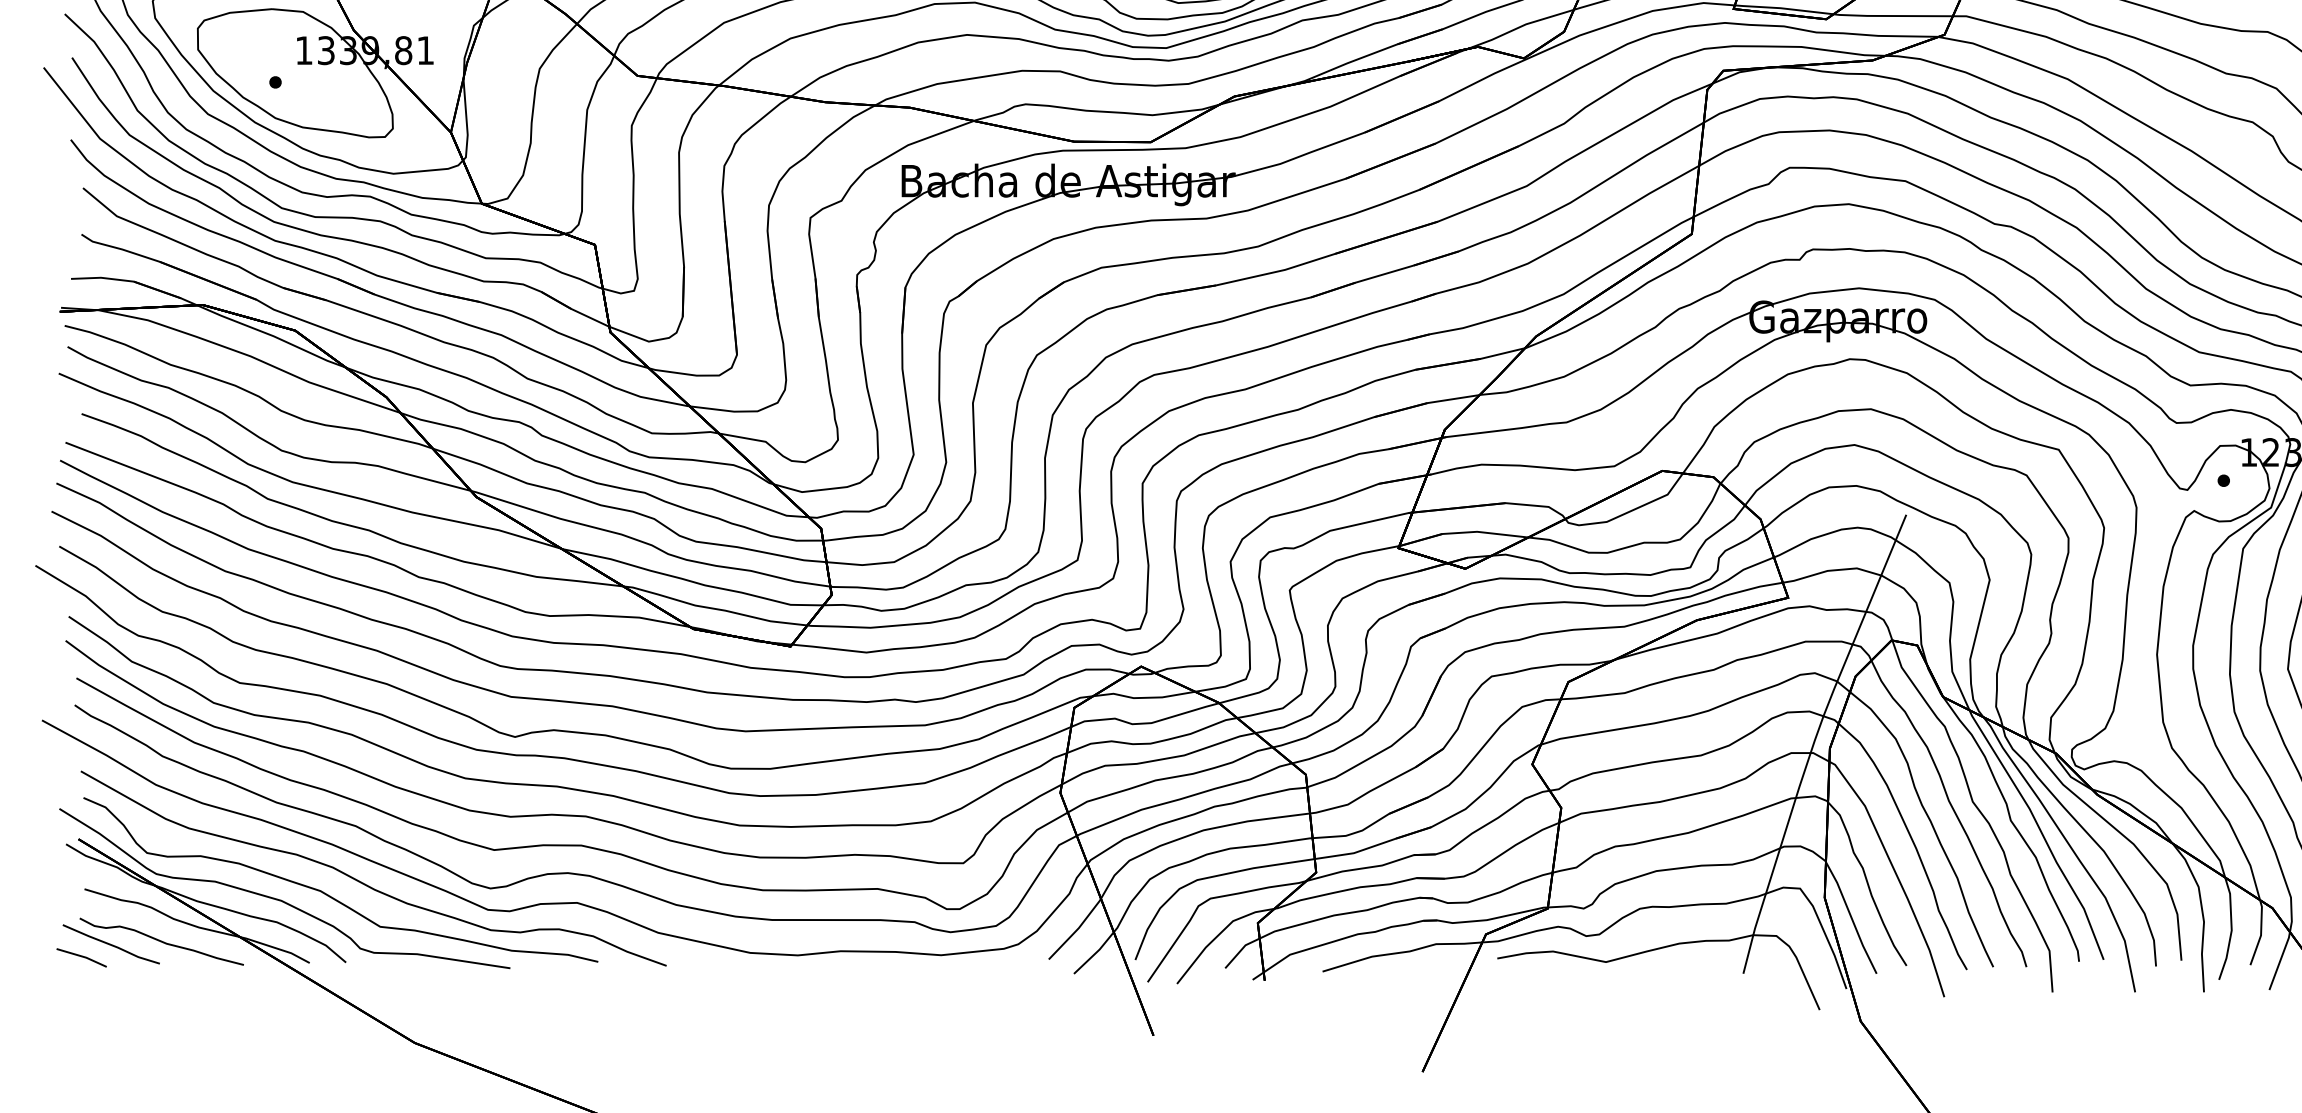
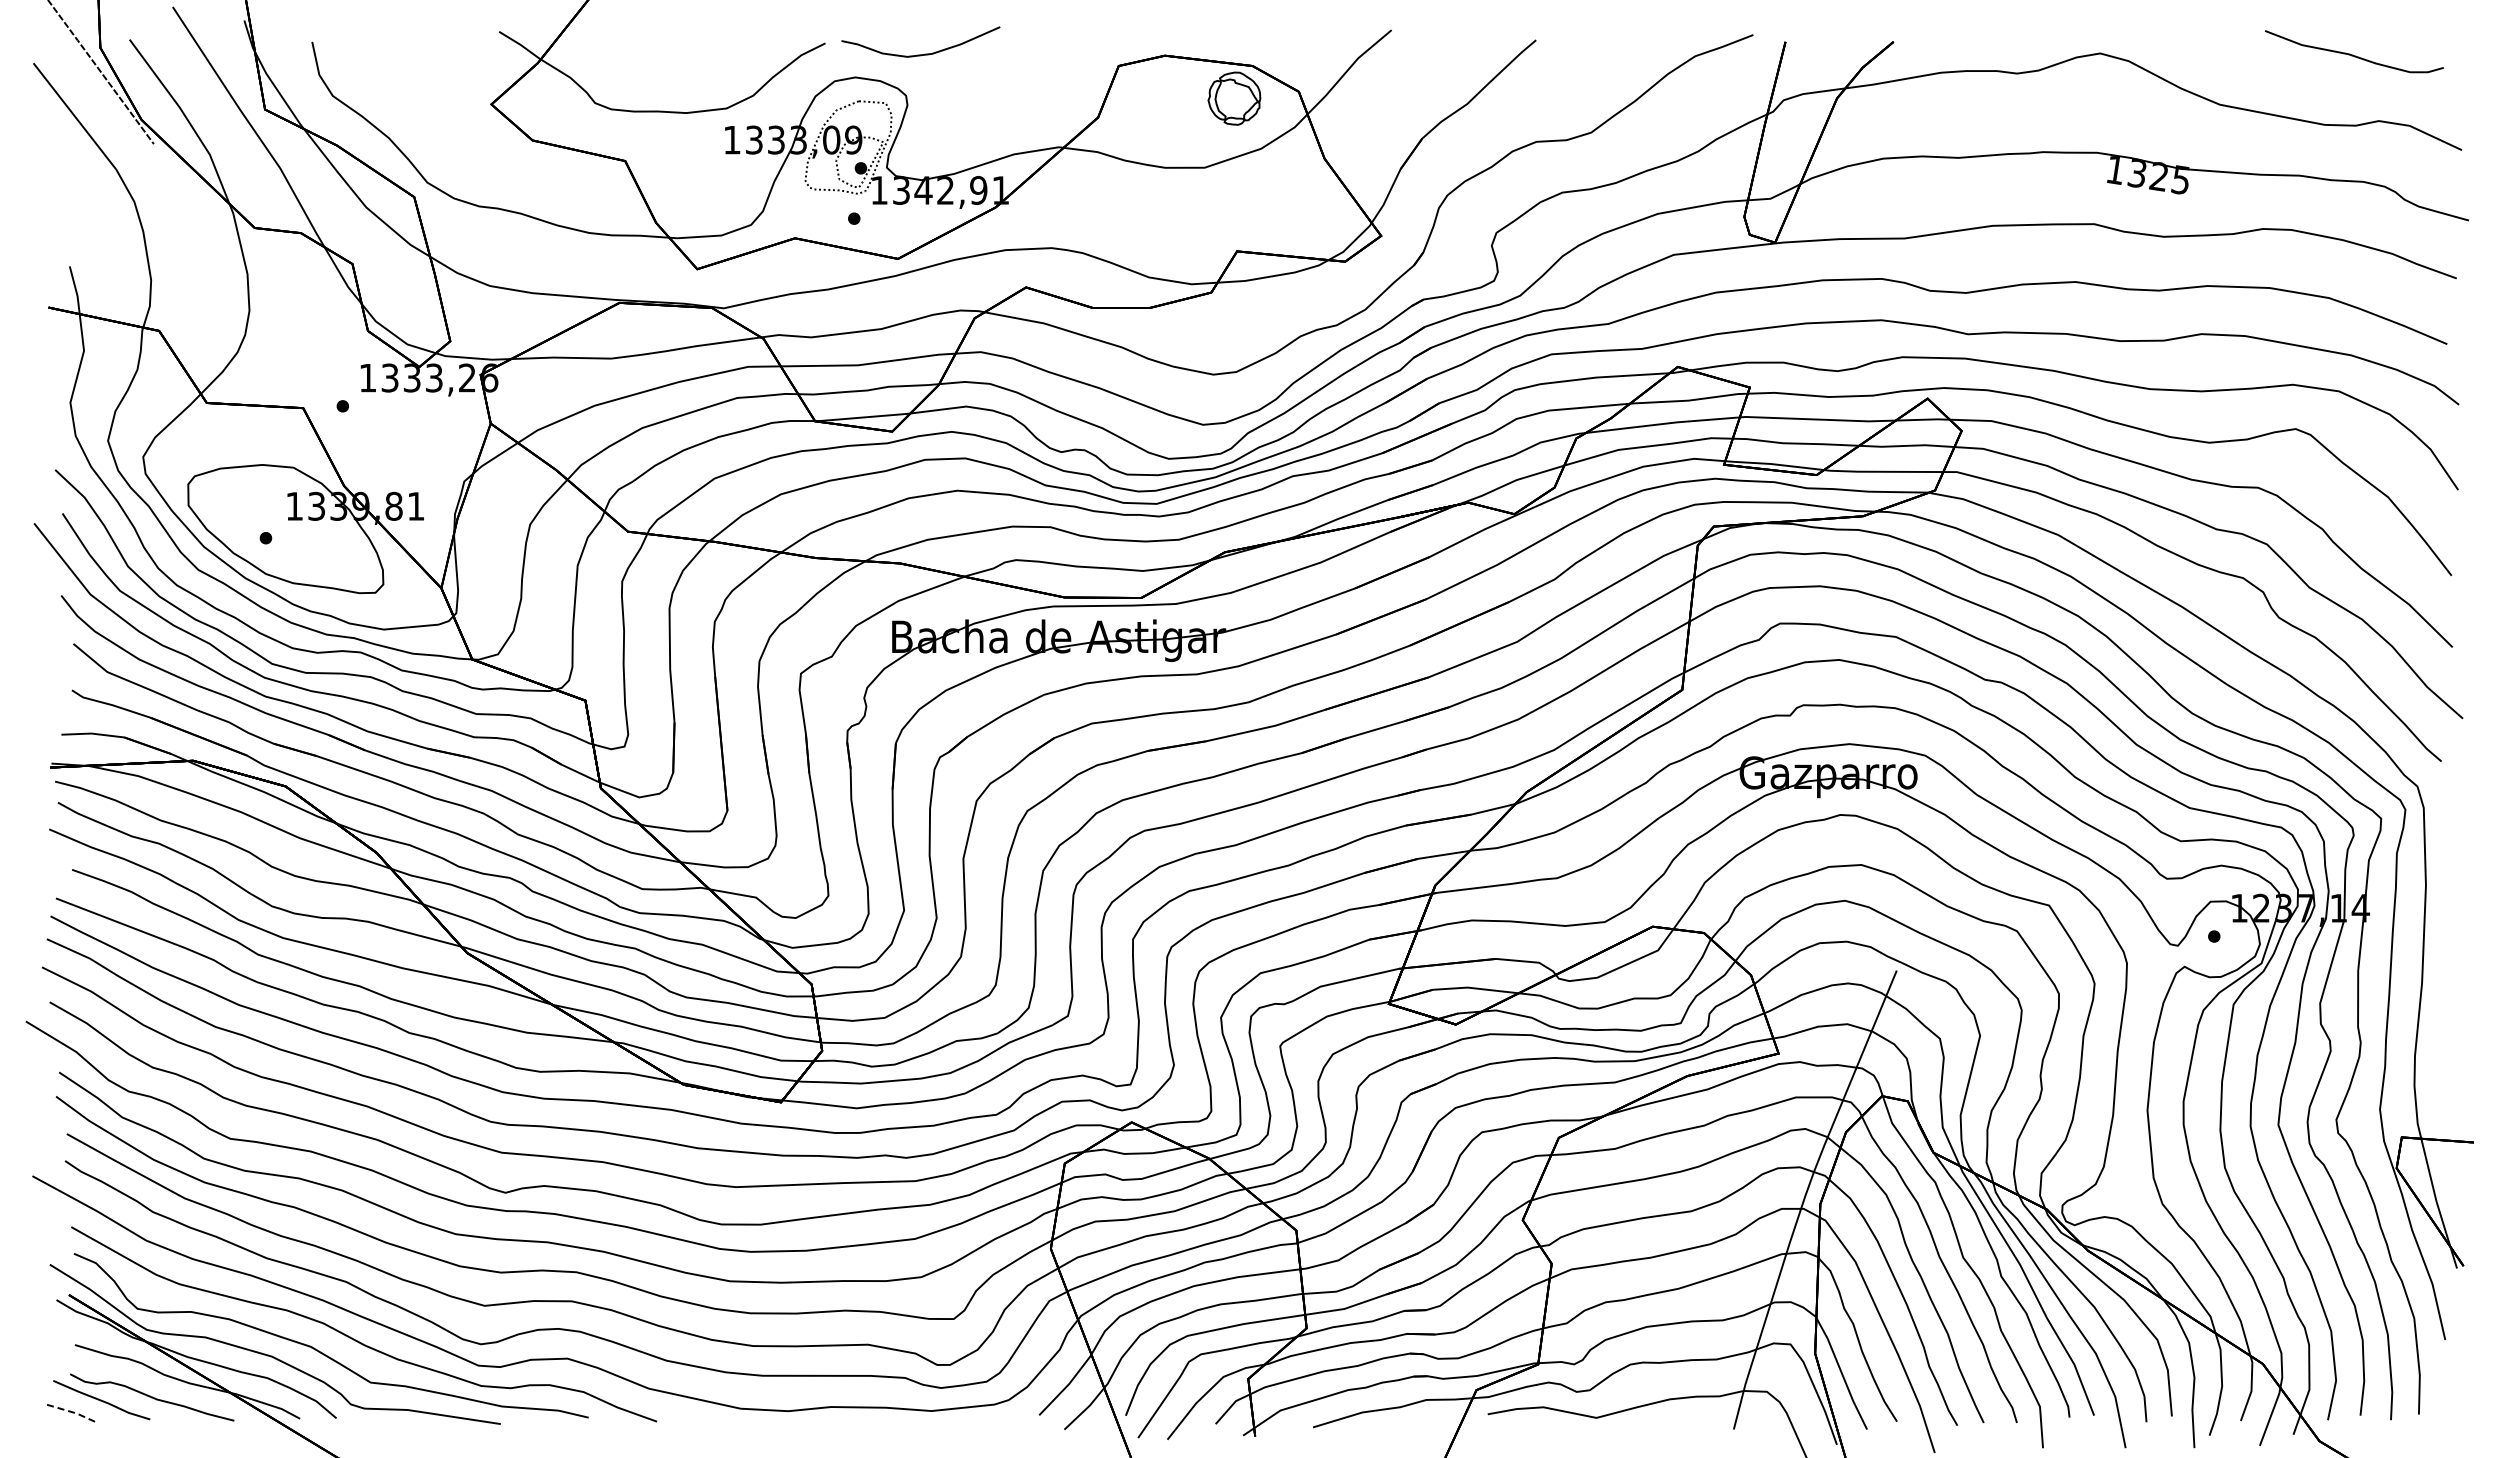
line: (83, 956) -> (73, 1412), solid -> dashed

